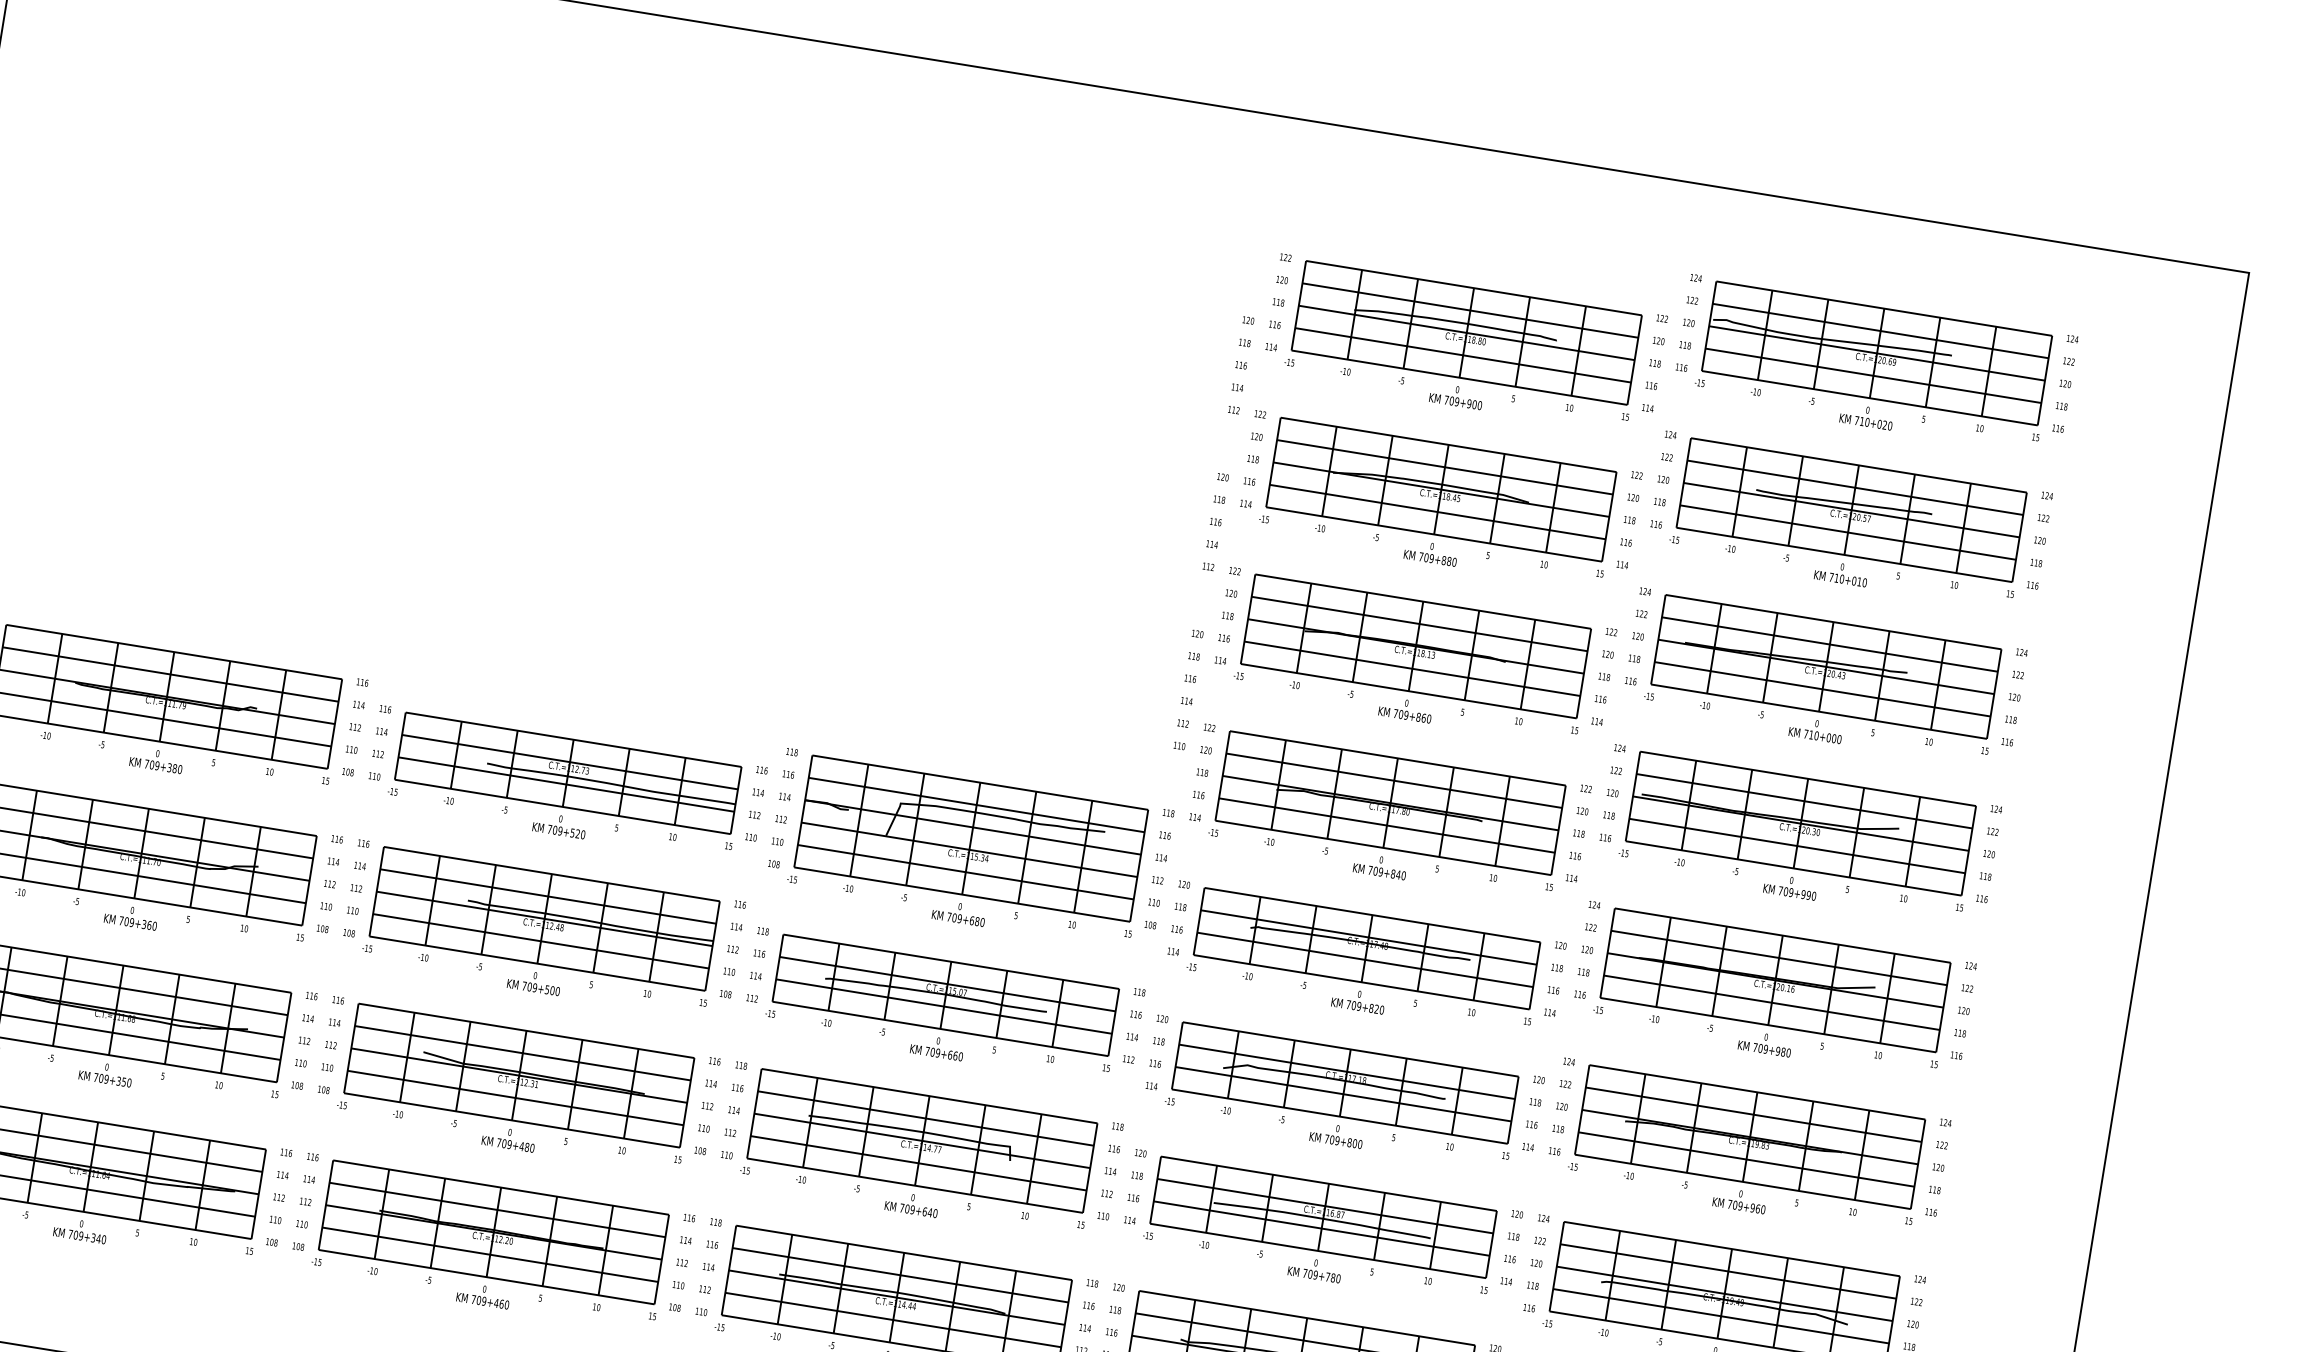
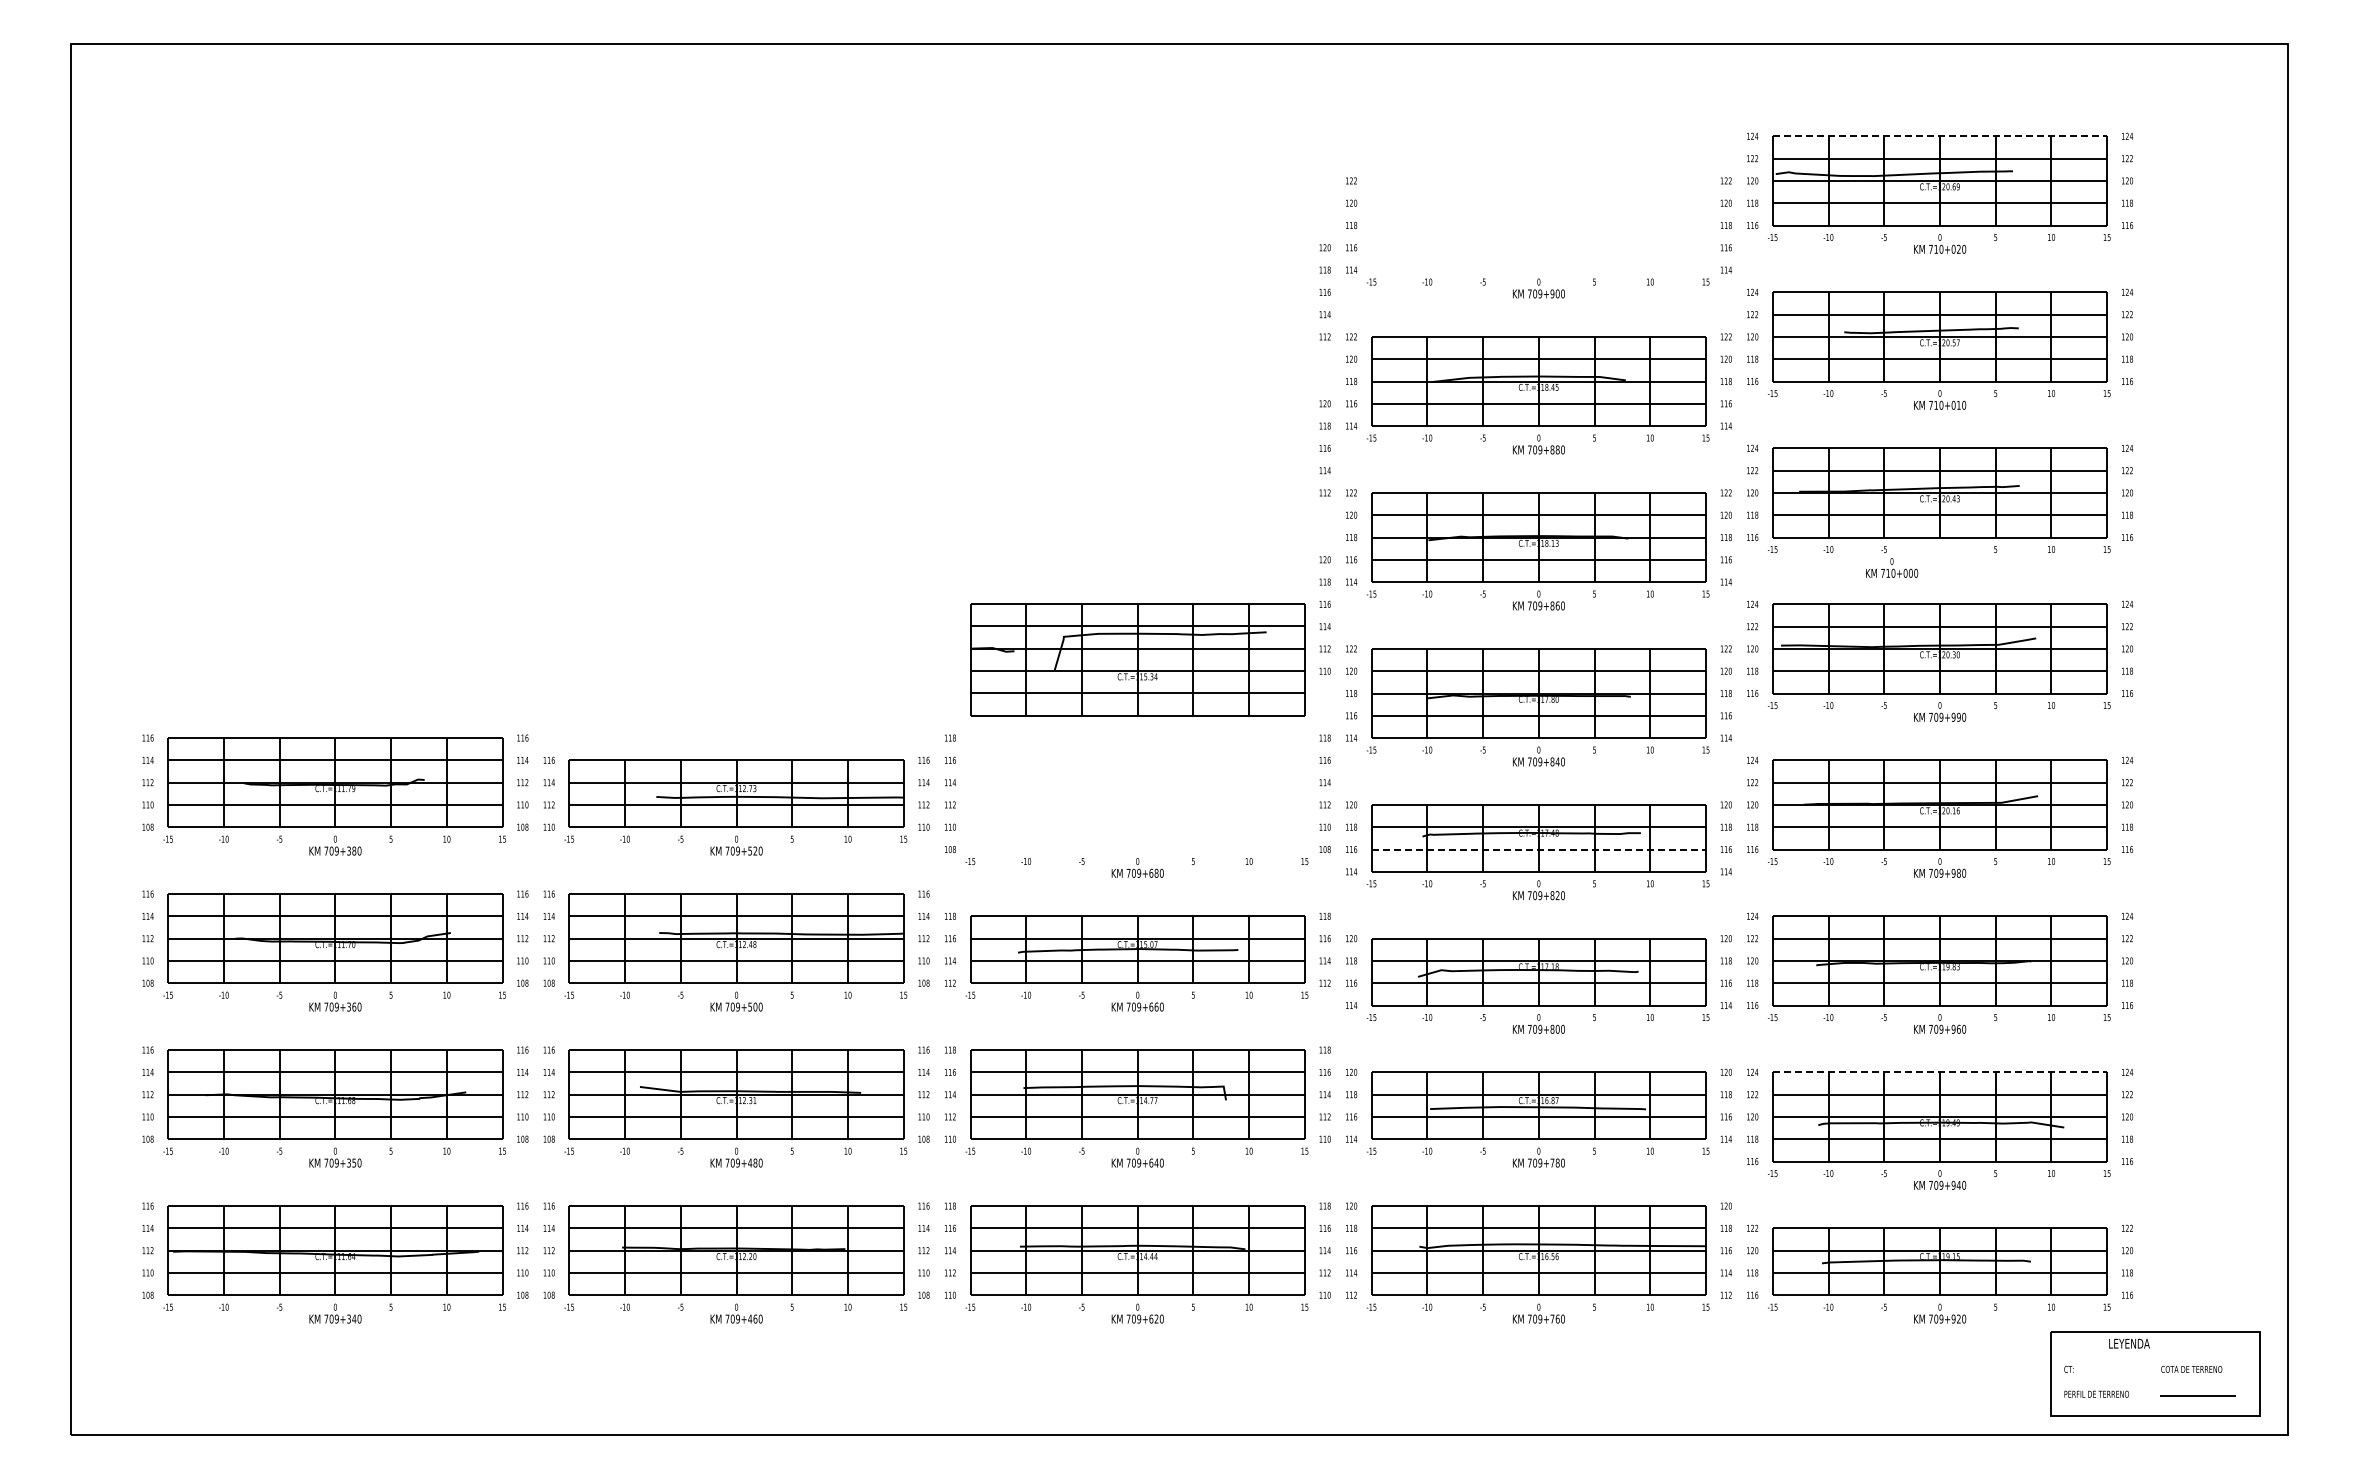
line: (1884, 308) -> (1940, 136), solid -> dashed
part: (1466, 332) -> (1538, 225), removed
text: (1816, 729) -> (1892, 567), moved
part: (971, 838) -> (1137, 659), moved
line: (1365, 959) -> (1539, 849), solid -> dashed
line: (1732, 1249) -> (1940, 1072), solid -> dashed

